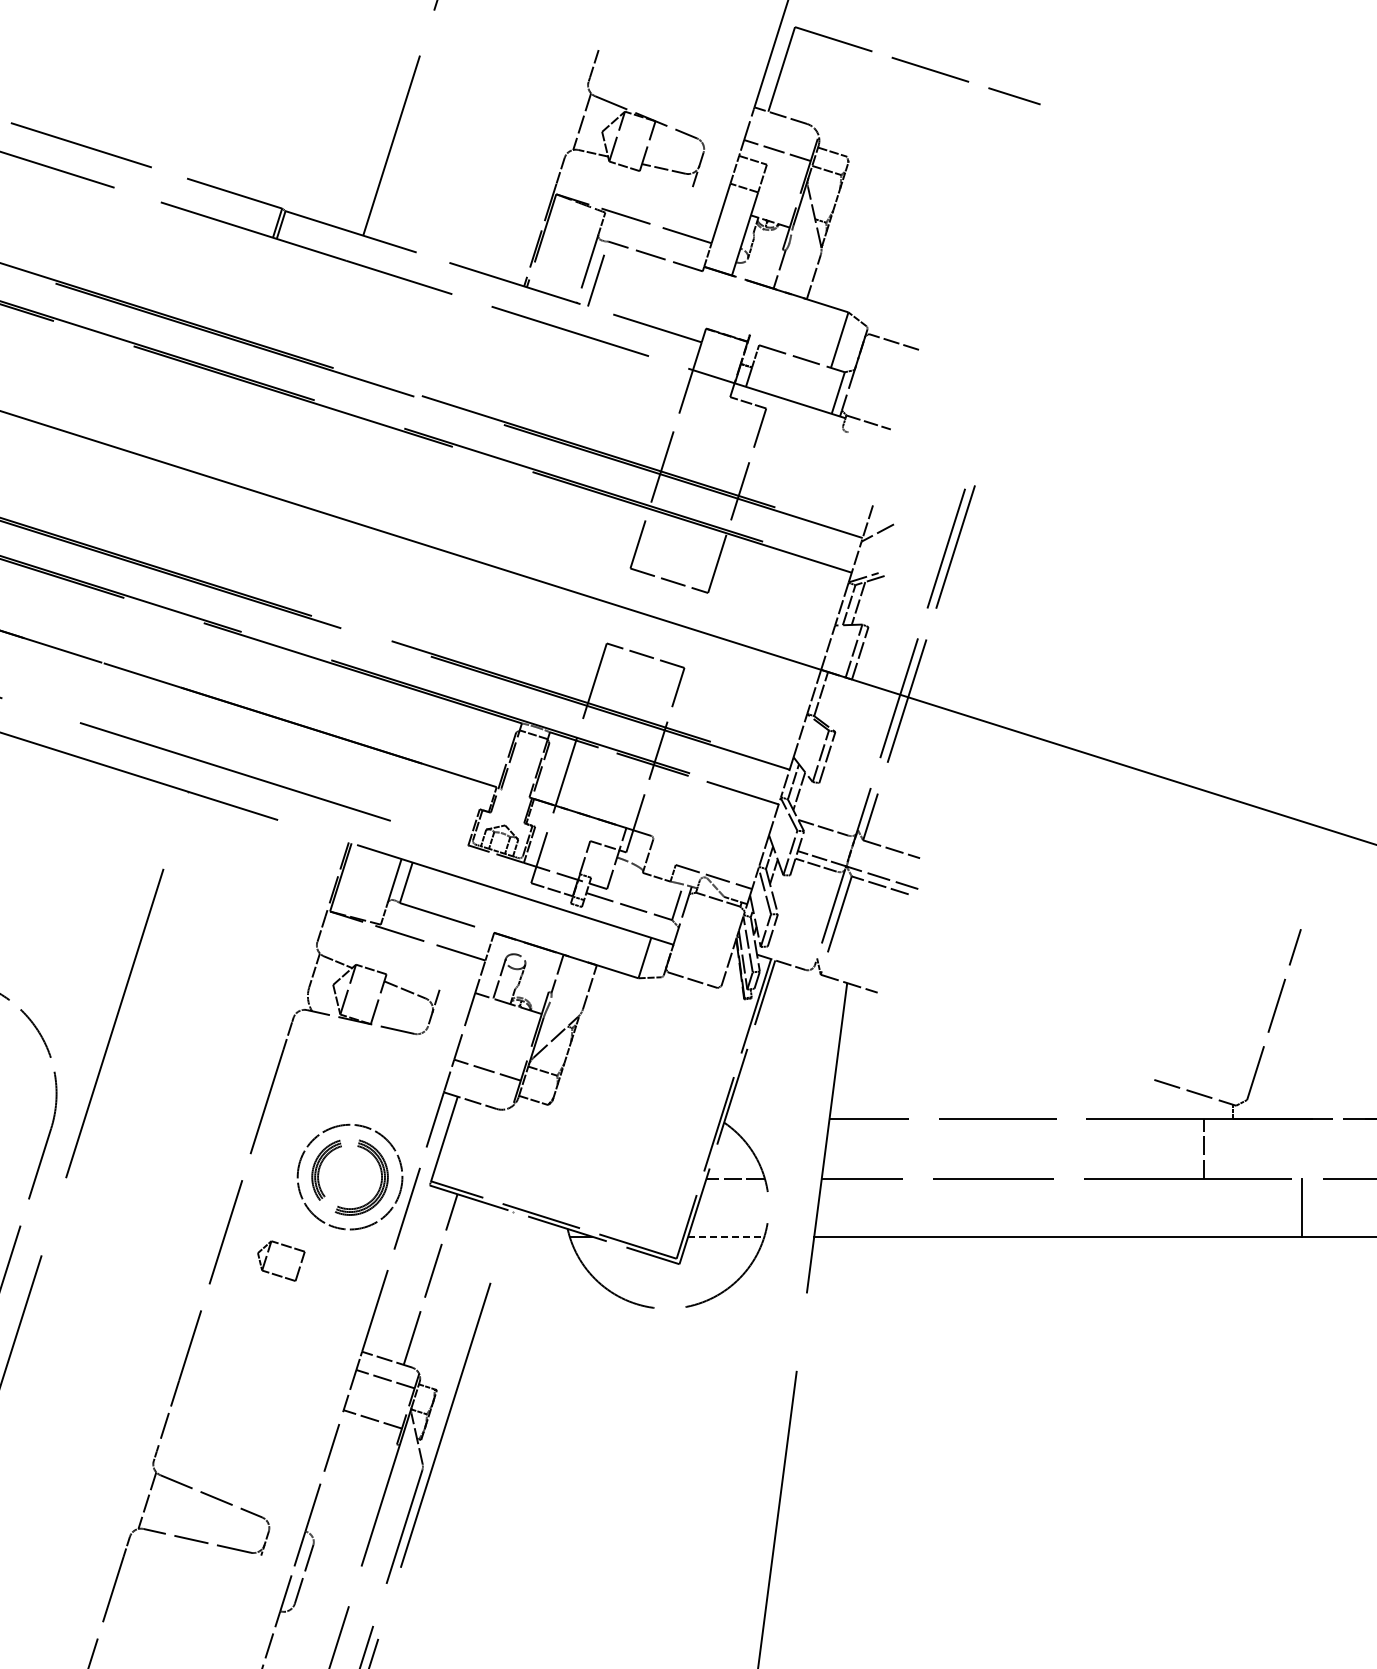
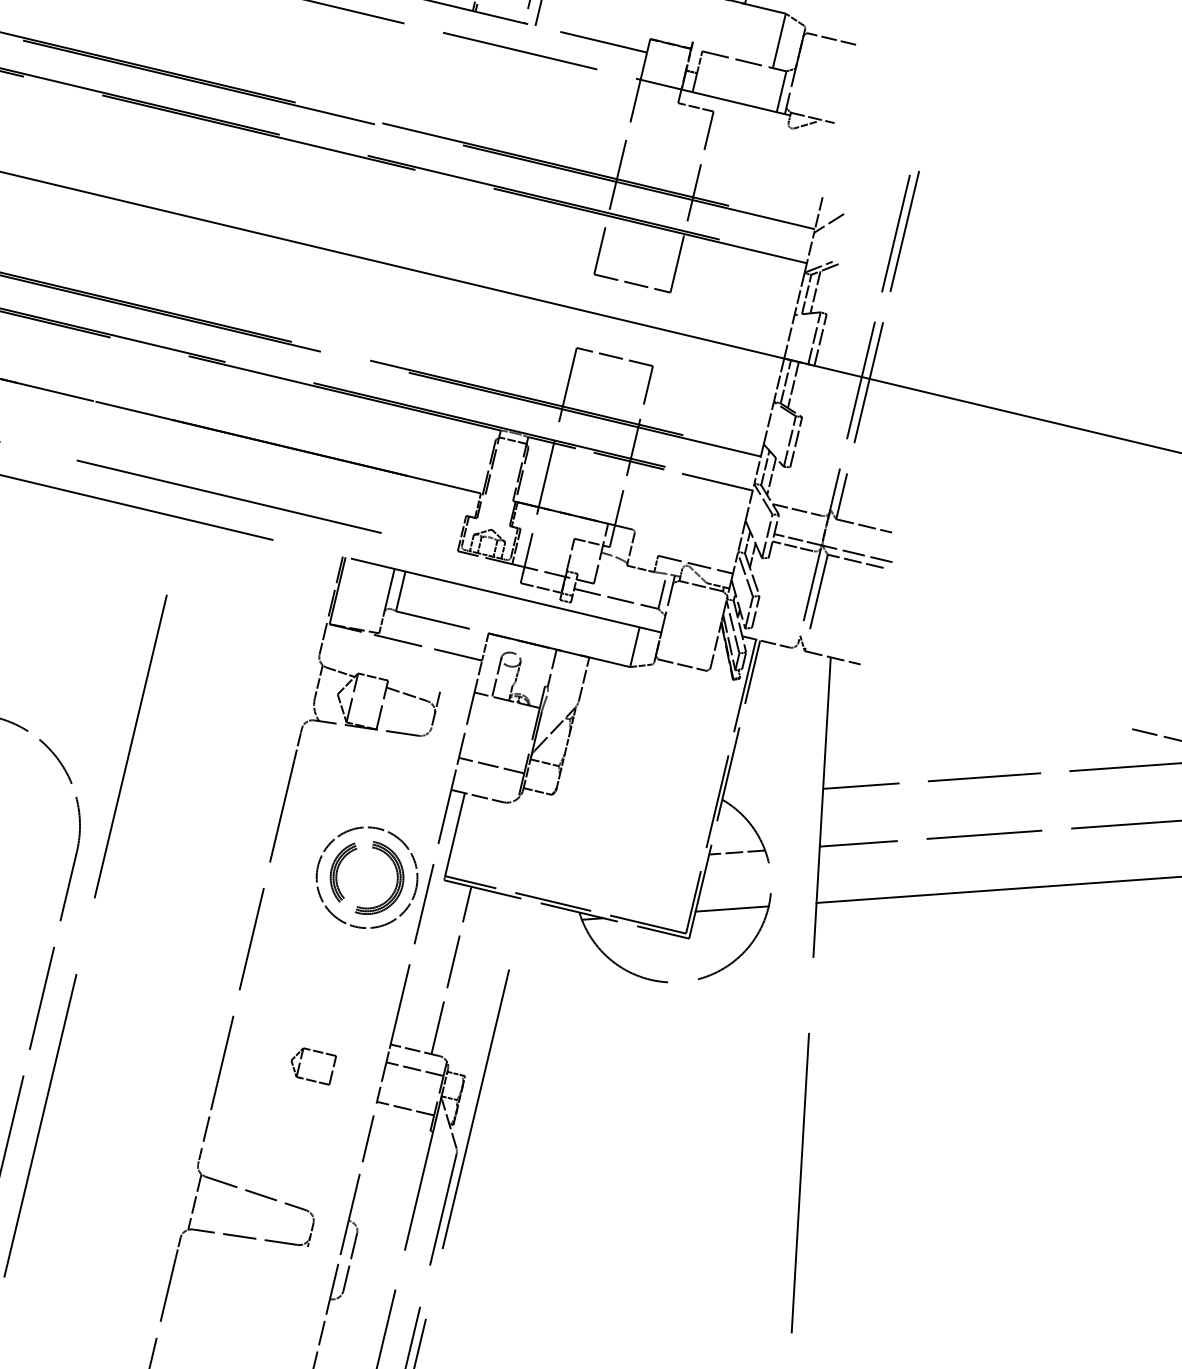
line: (860, 429) -> (805, 125), added
line: (828, 697) -> (793, 384), added
line: (726, 1236) -> (732, 908), dashed -> solid
part: (284, 1246) -> (316, 1052), moved

